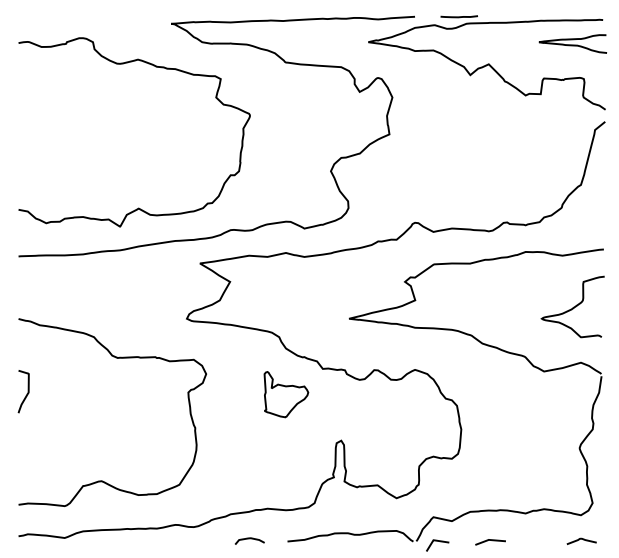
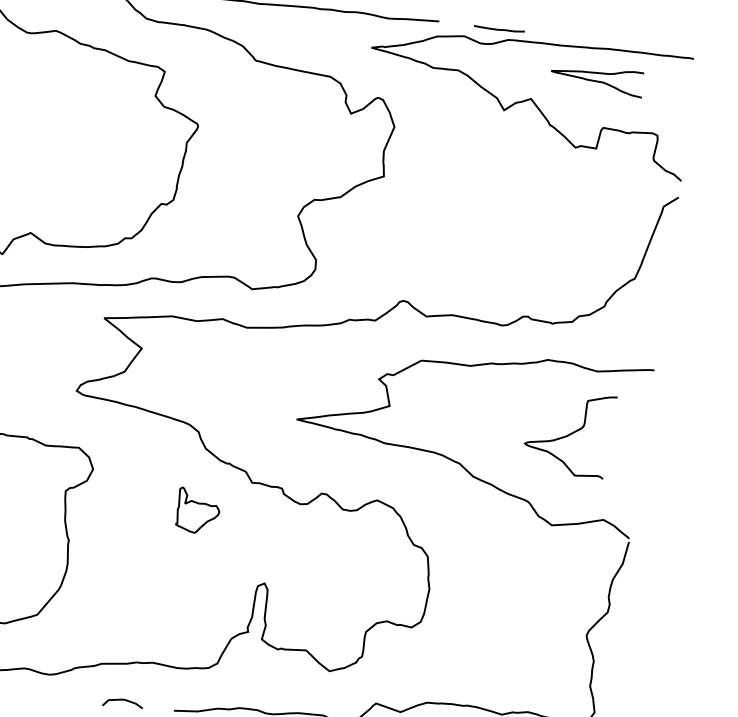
curve: (572, 44) -> (596, 80), moved
curve: (573, 306) -> (570, 432), moved
part: (286, 394) -> (198, 511), size x0.7

